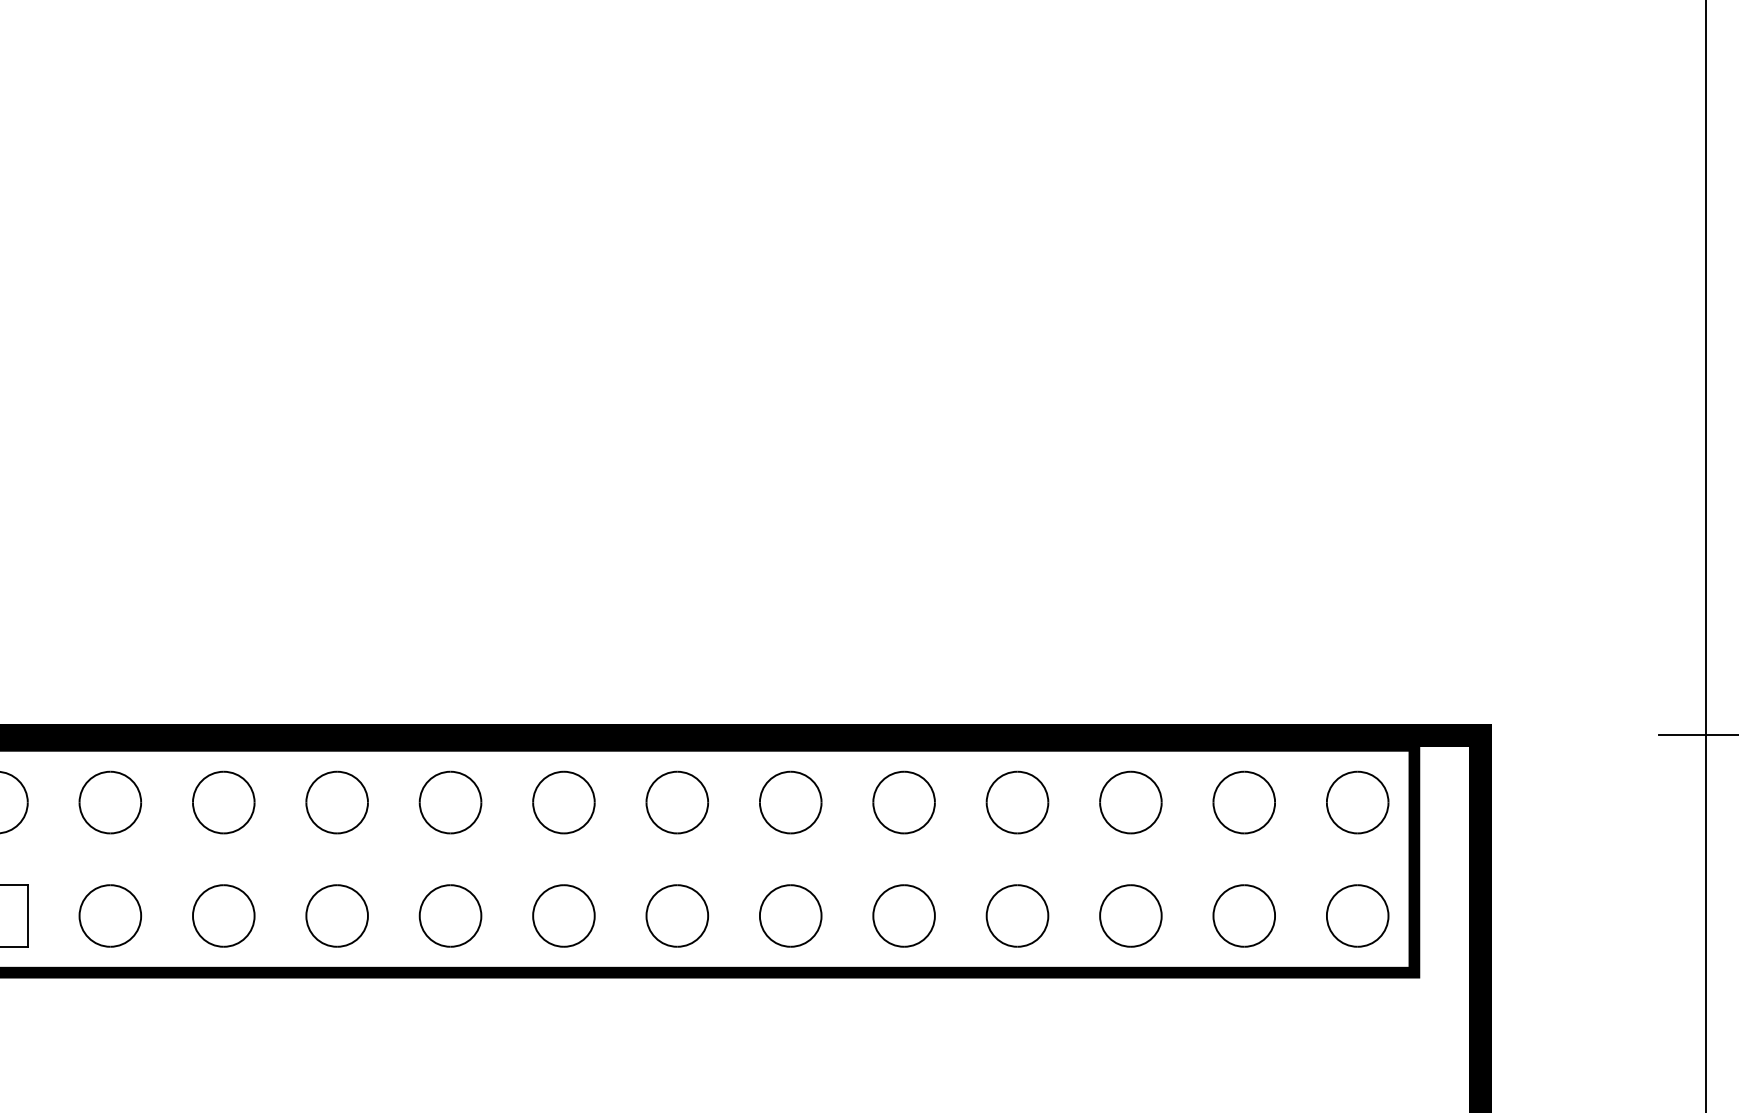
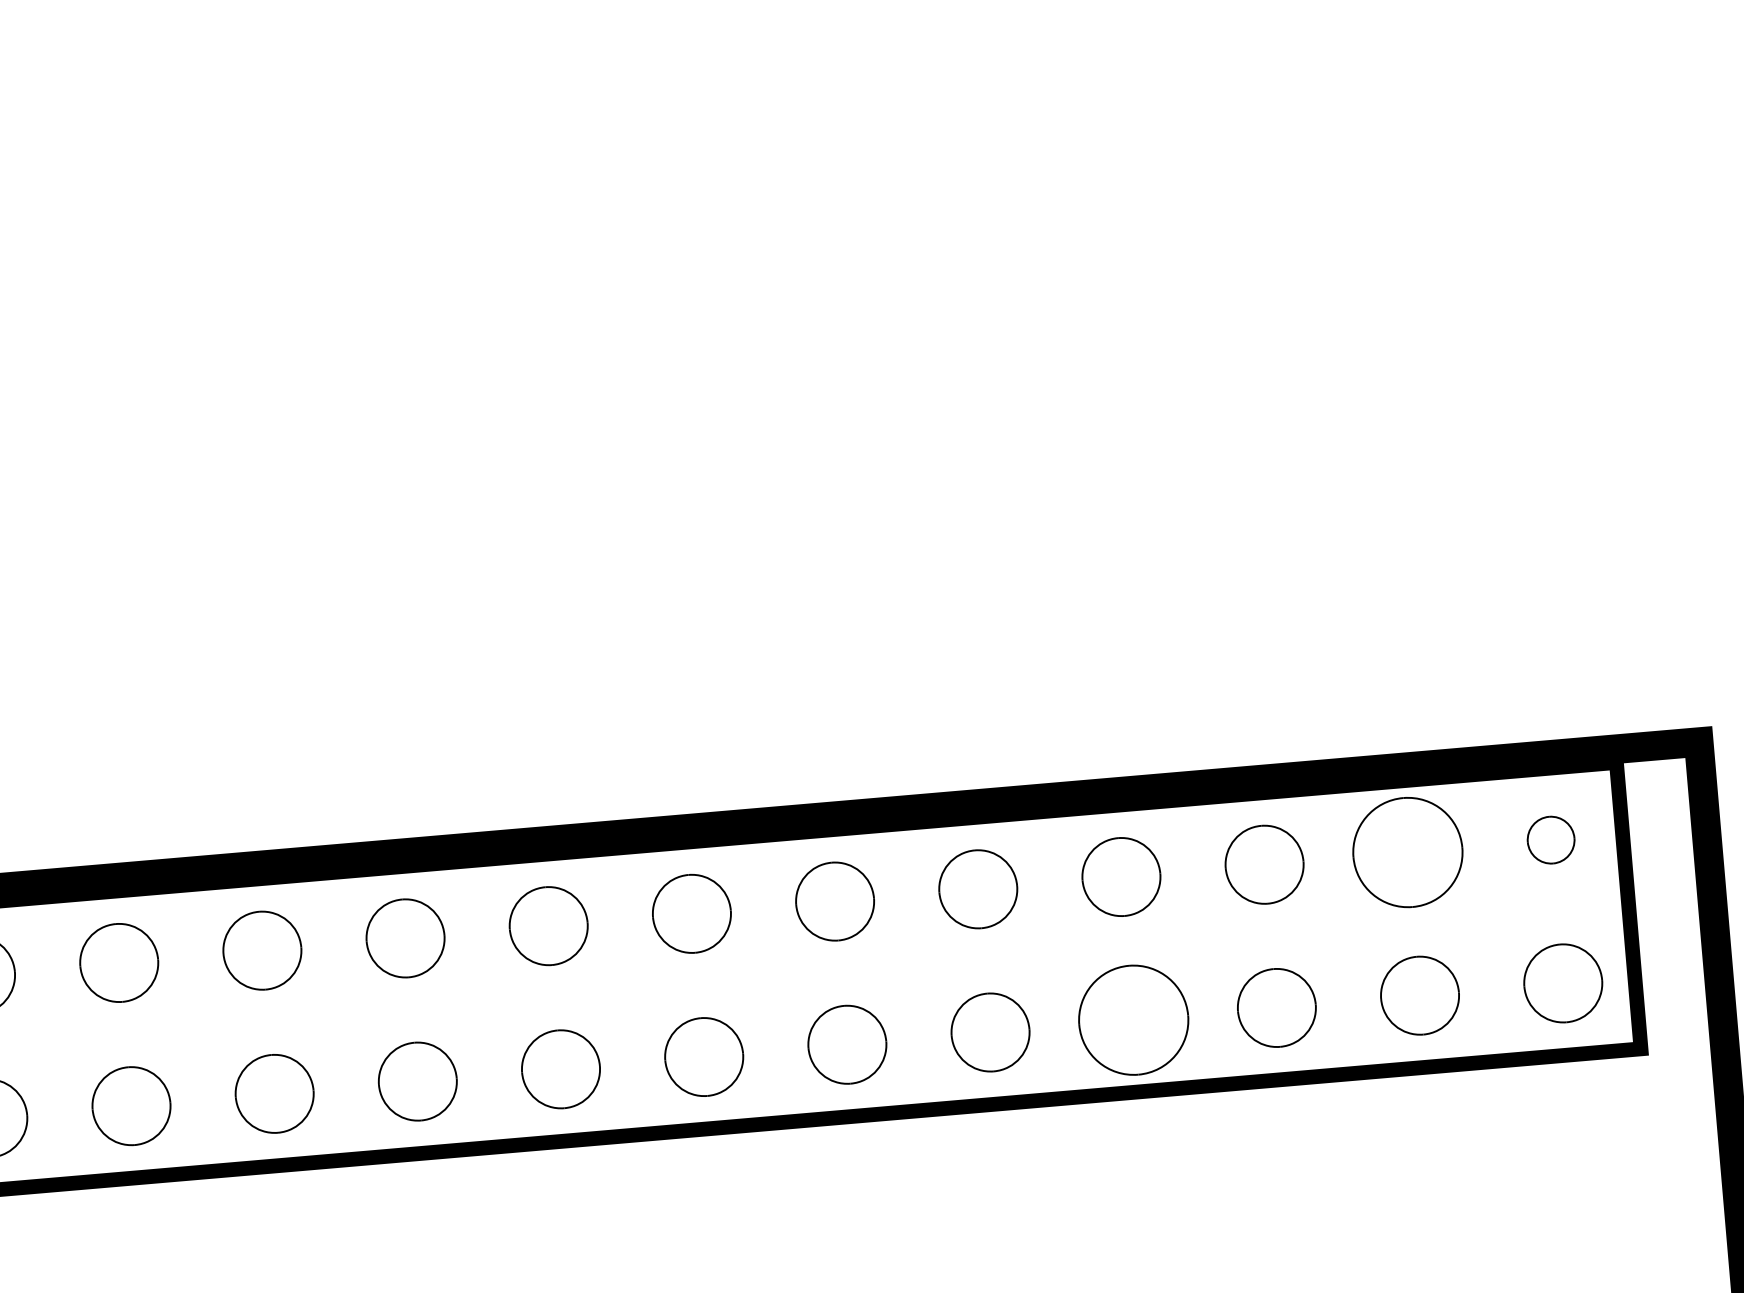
part: (1243, 802) -> (1406, 852), size x1.4
part: (1357, 802) -> (1550, 840), size x0.6
part: (1017, 915) -> (1133, 1019), size x1.4

